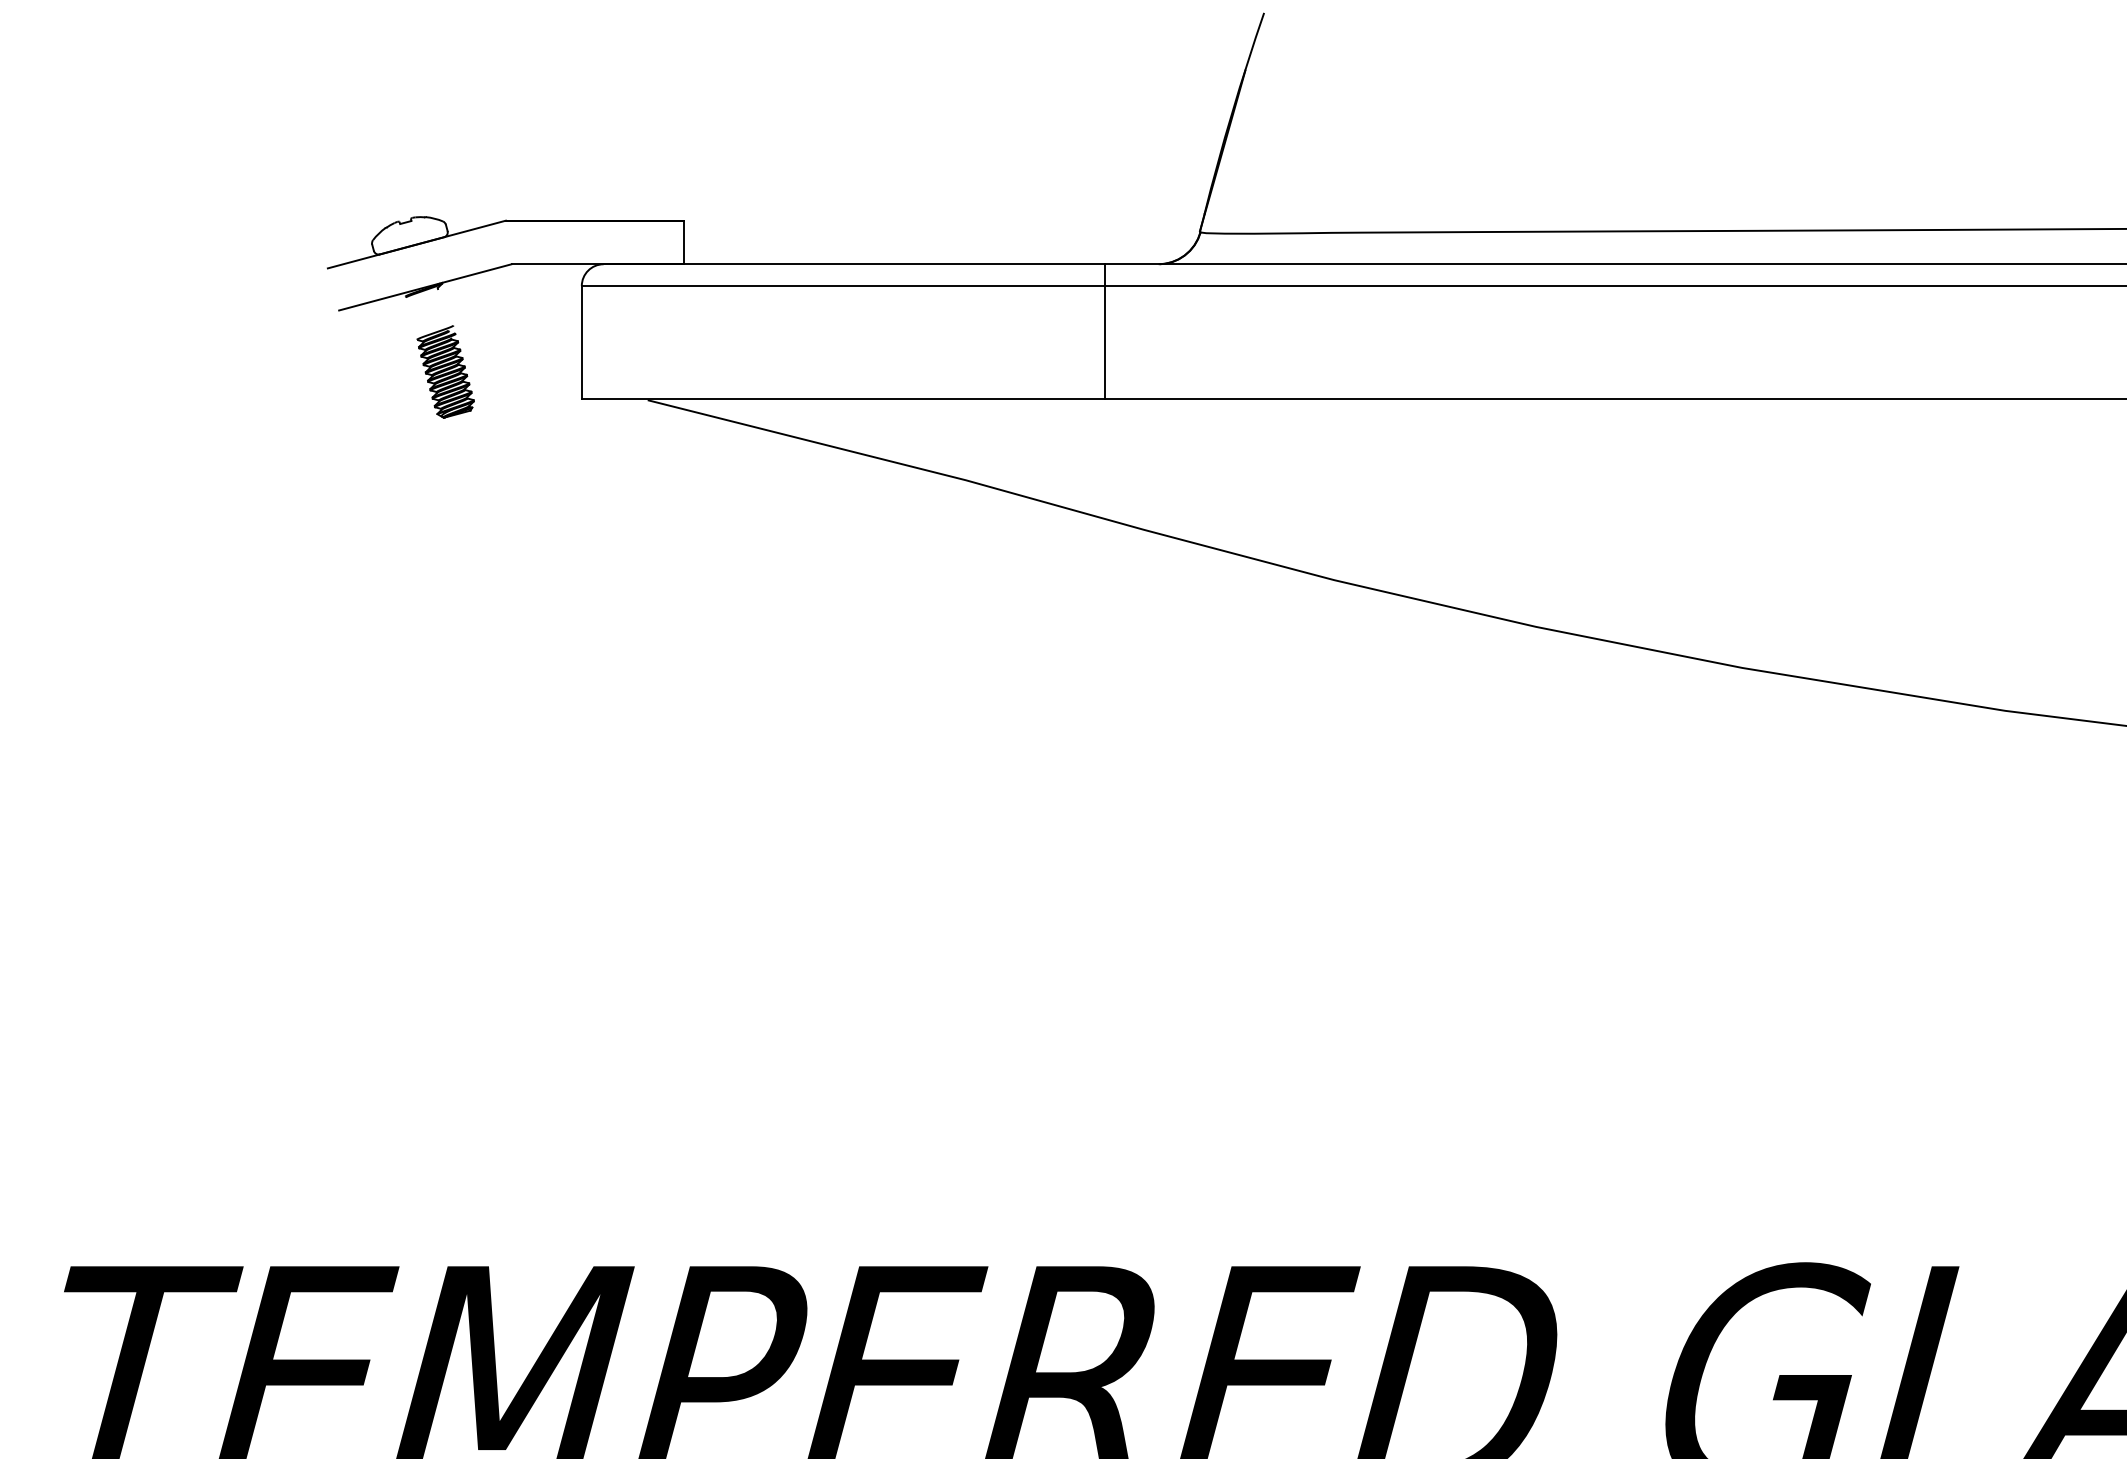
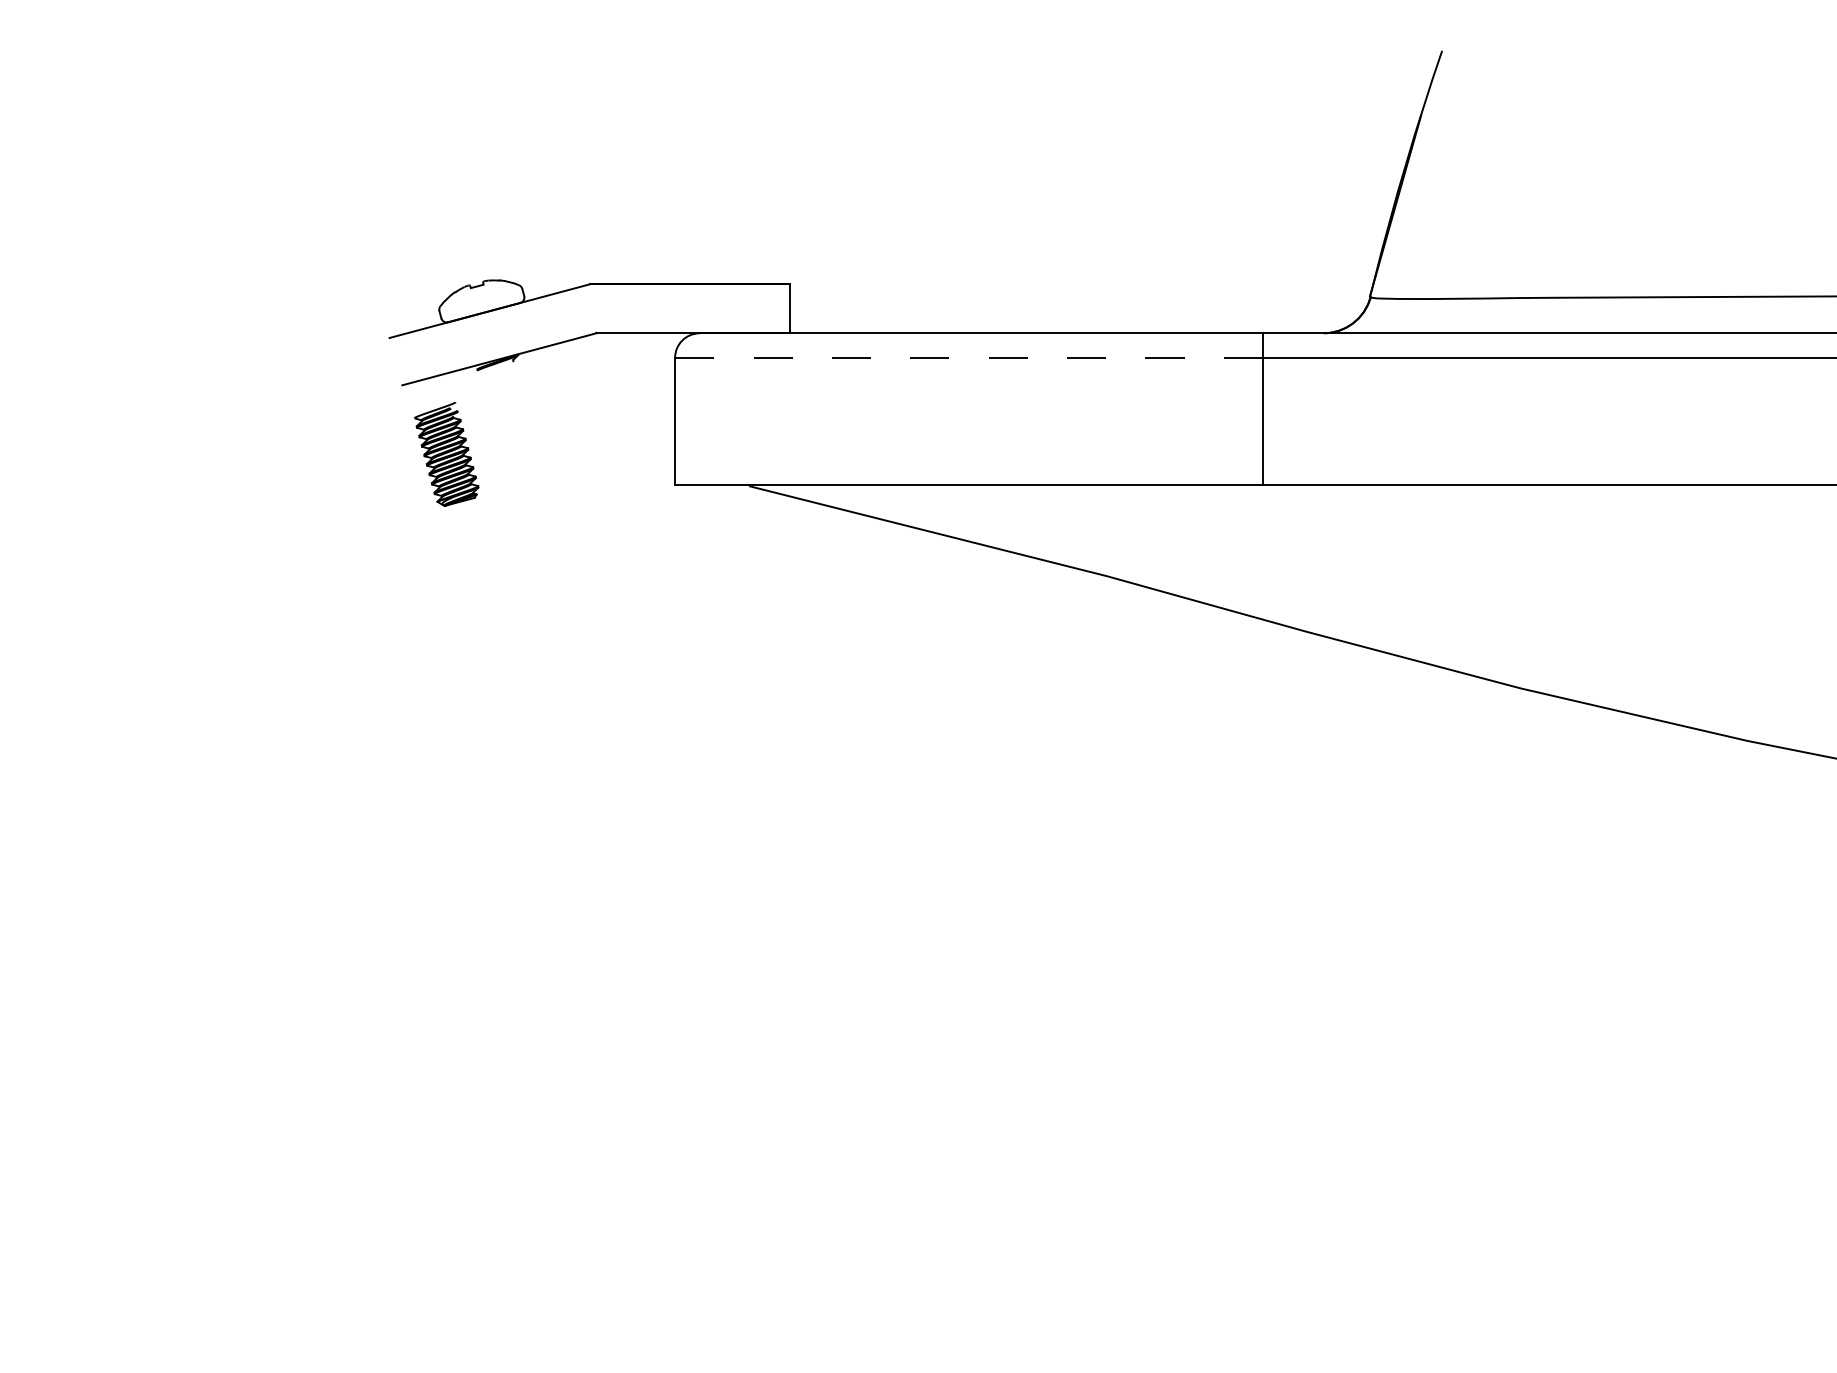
line: (843, 286) -> (969, 358), solid -> dashed
part: (445, 371) -> (446, 453), moved

